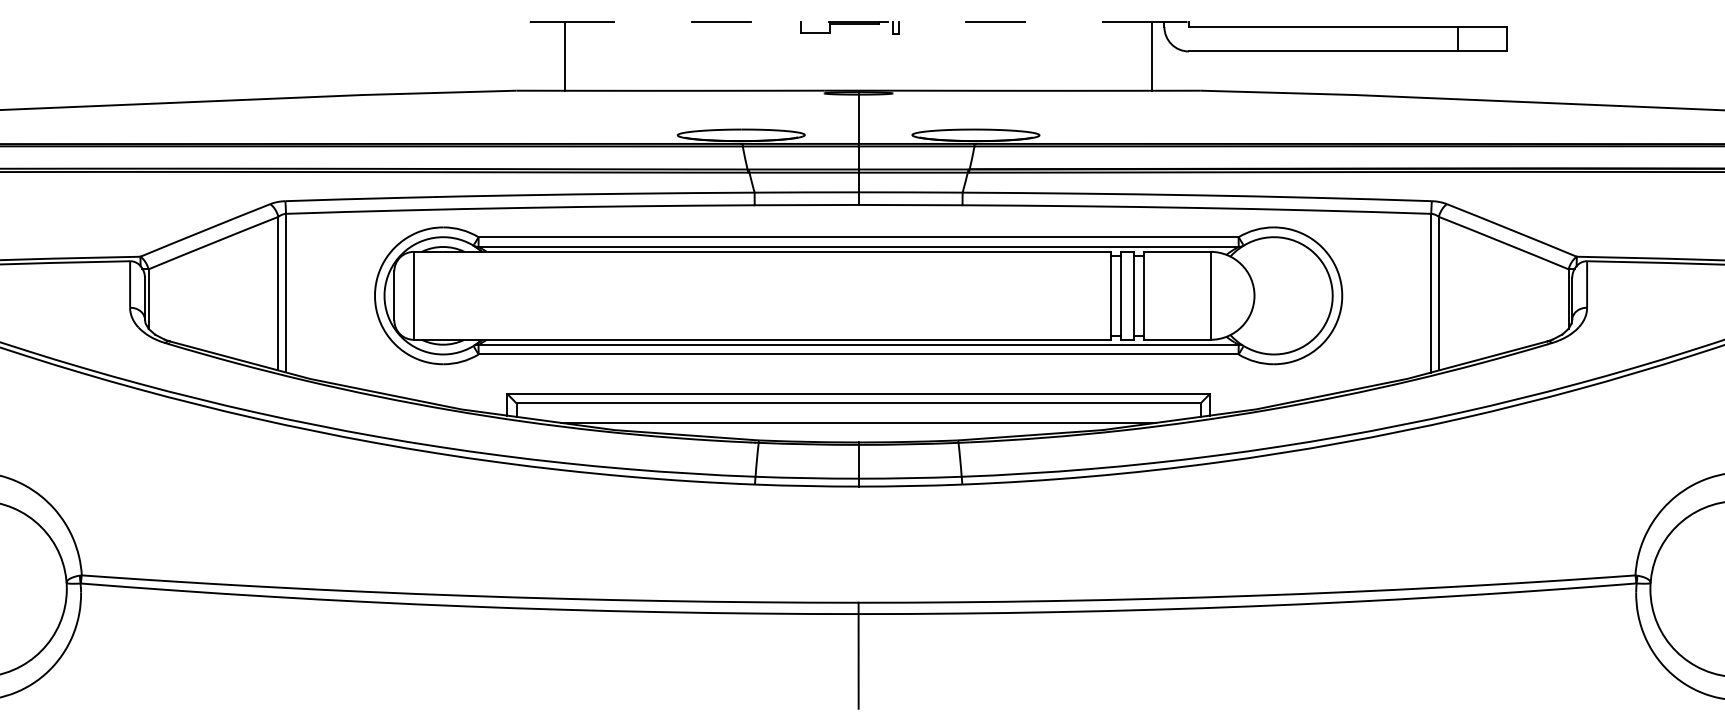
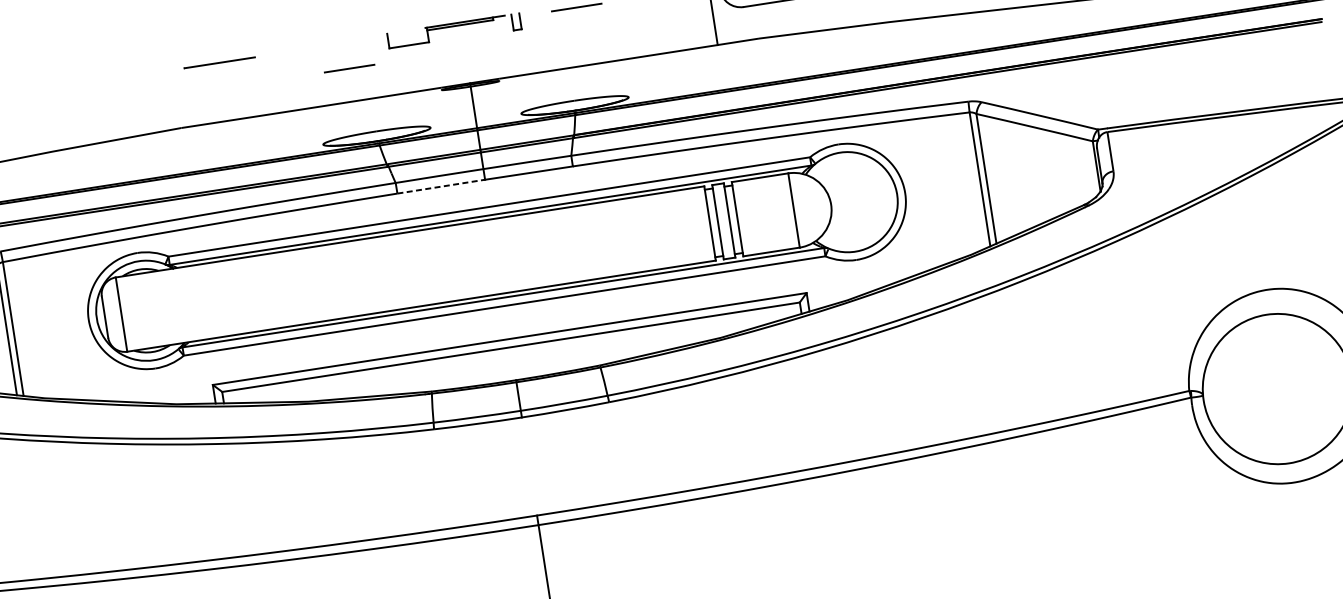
line: (721, 21) -> (349, 68), moved
part: (849, 27) -> (454, 31), size x1.6
line: (565, 56) -> (218, 92), removed
line: (806, 205) -> (441, 187), solid -> dashed
line: (858, 422) -> (513, 363), removed

